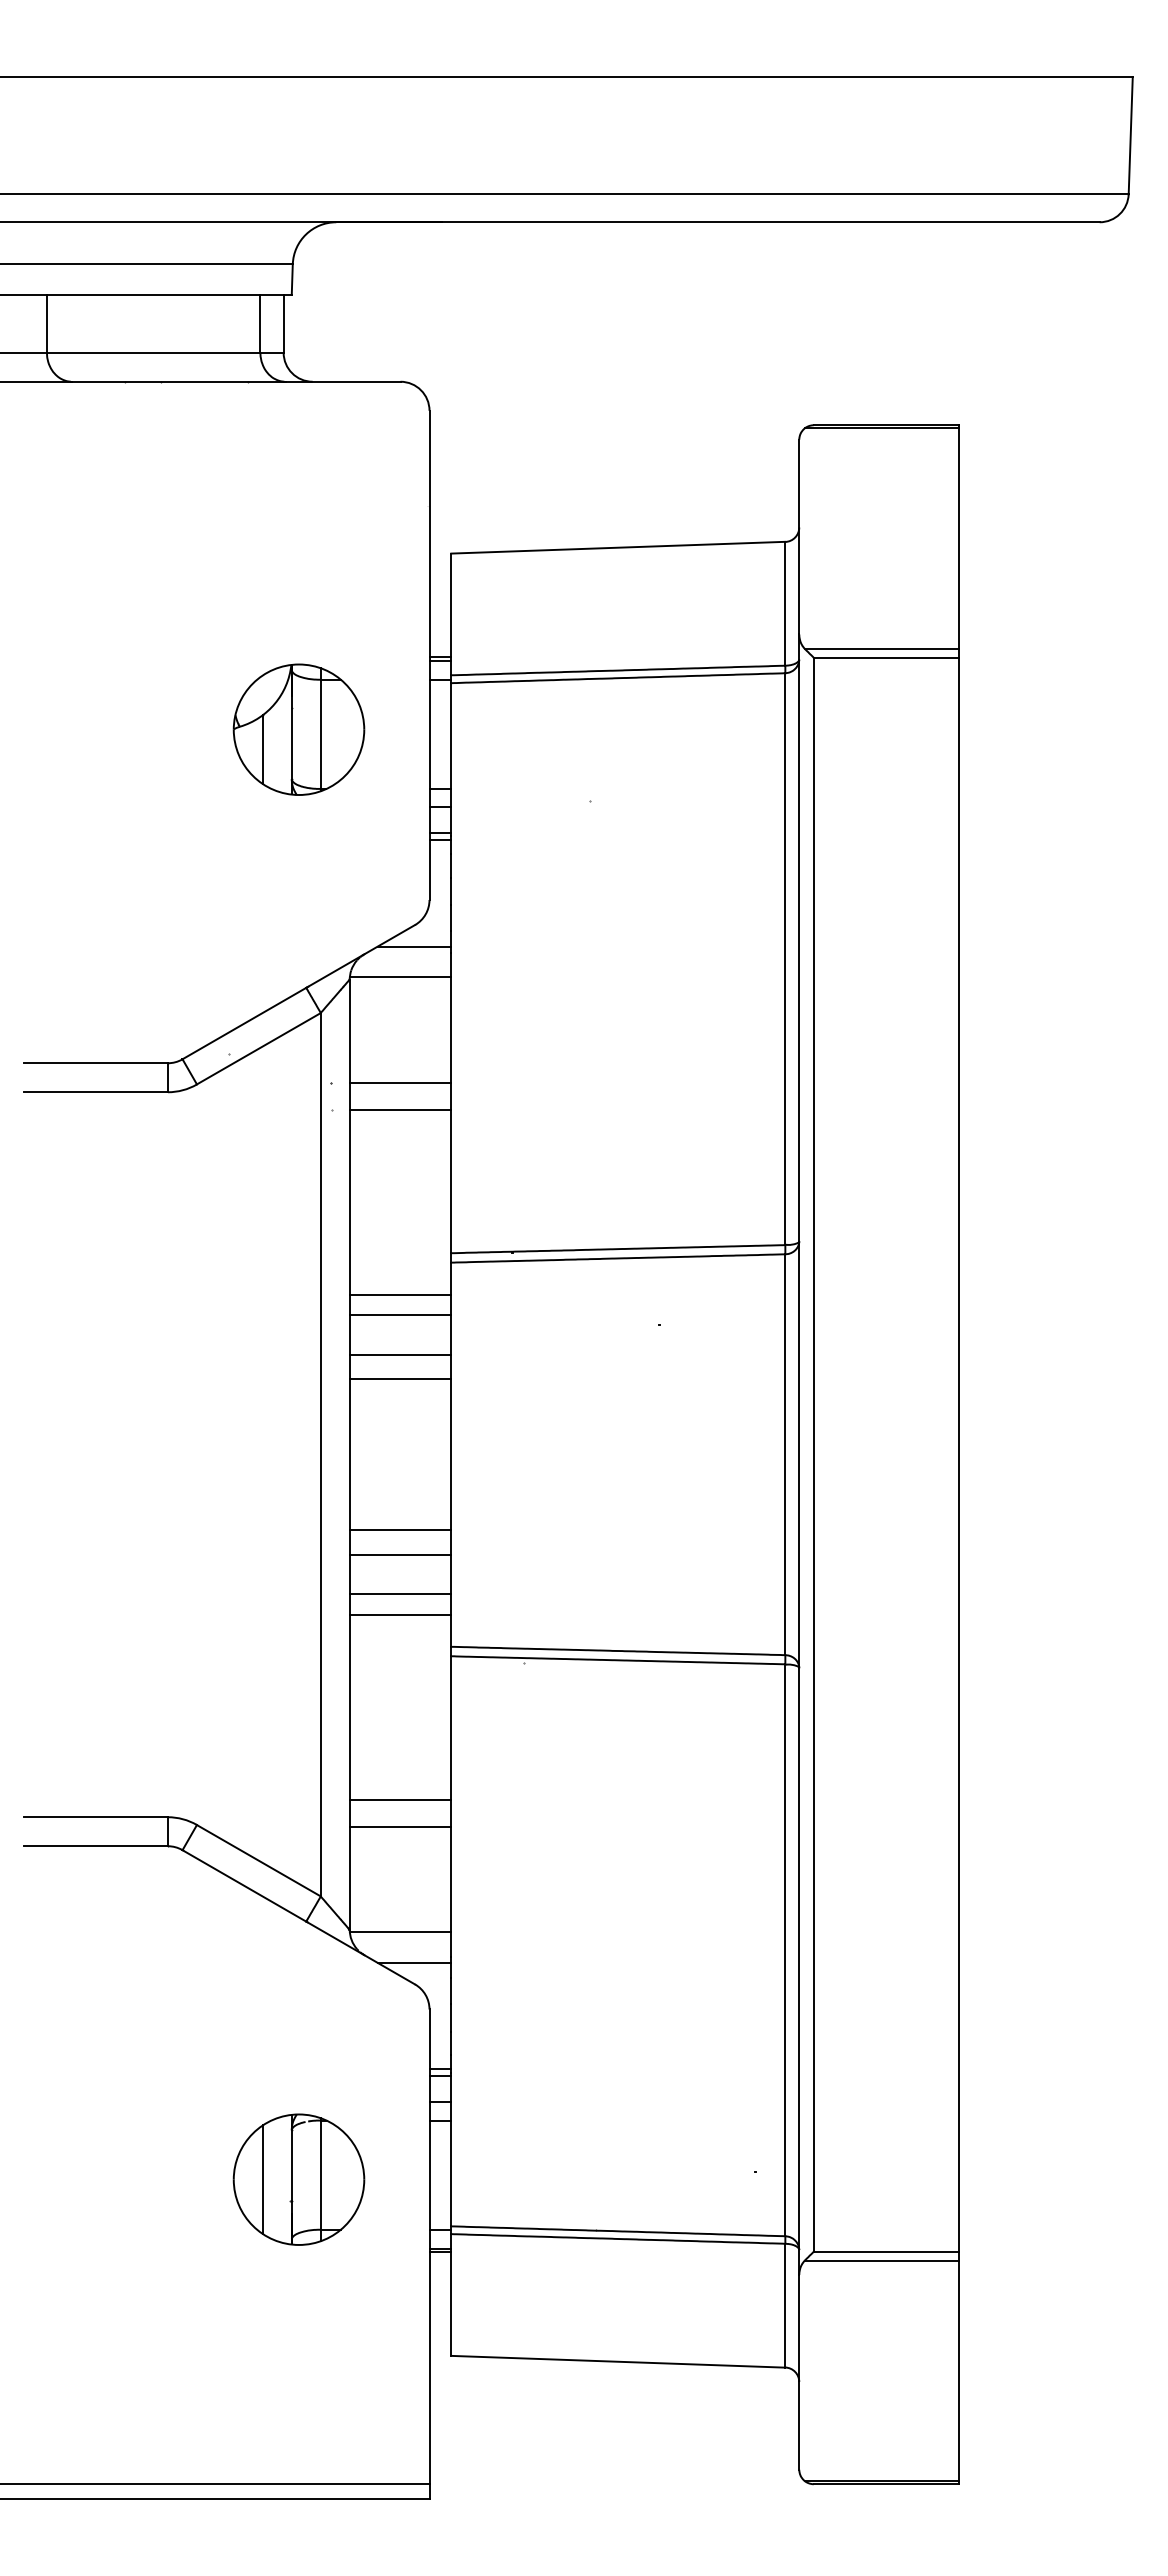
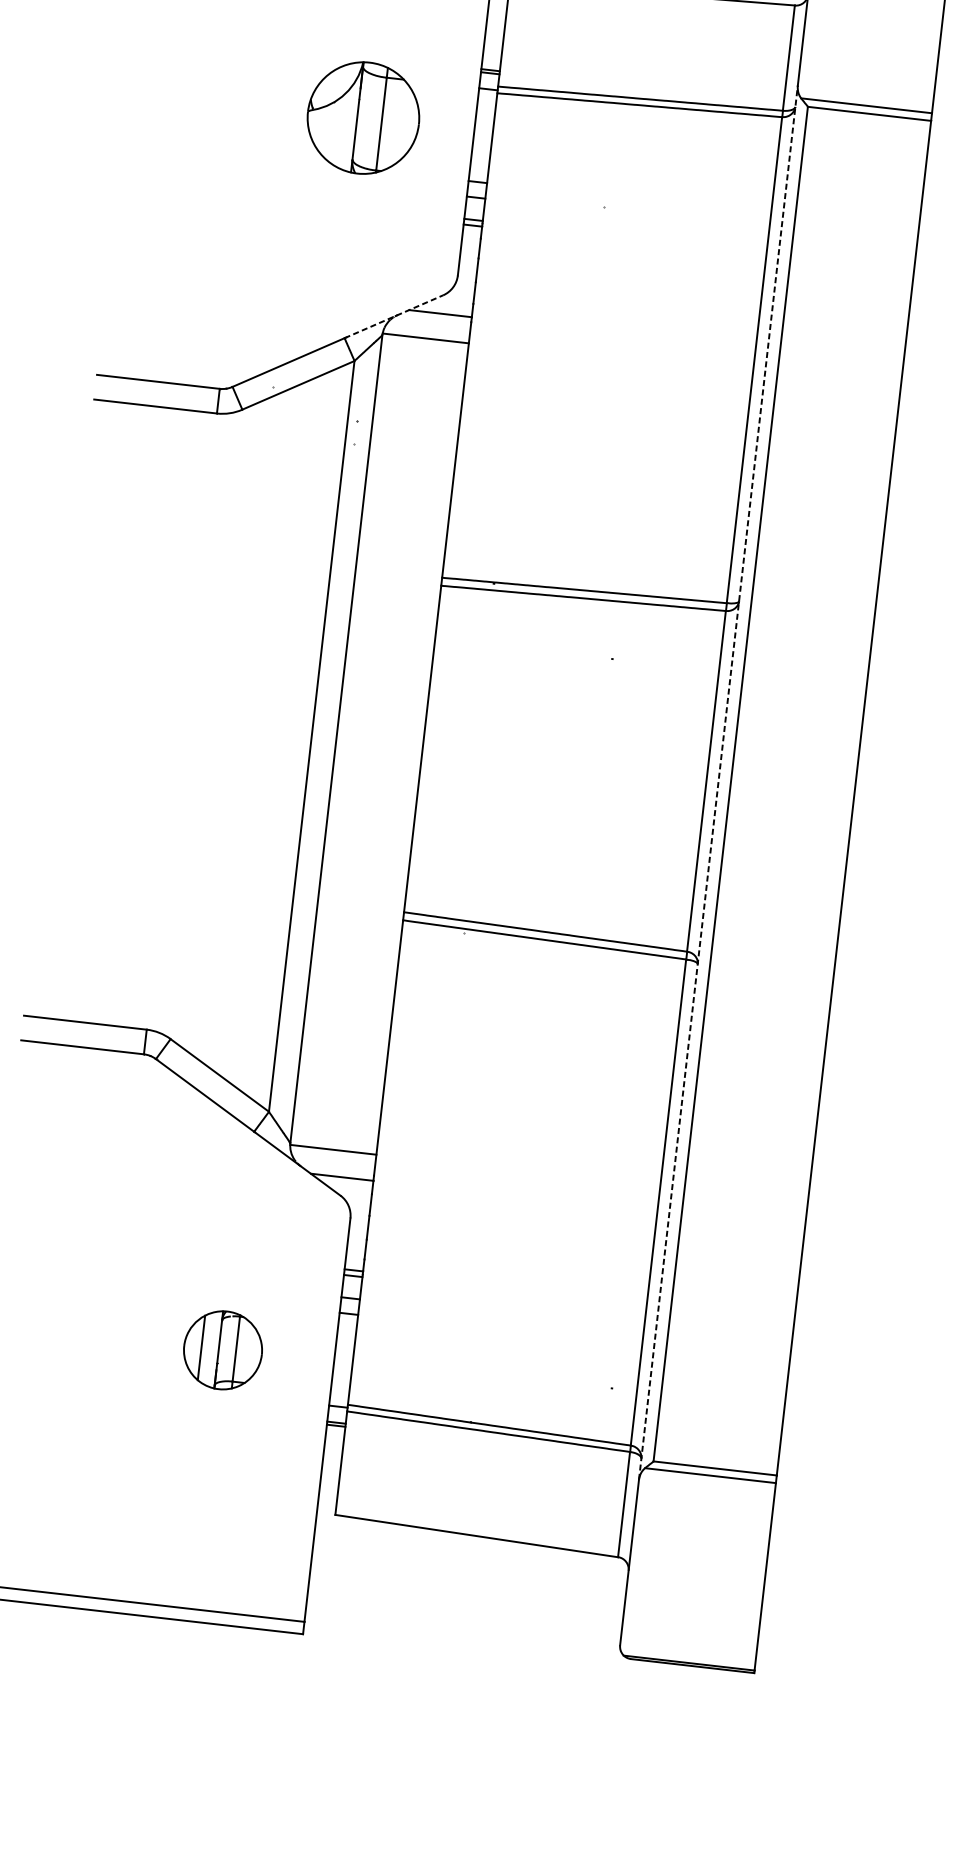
line: (262, 749) -> (330, 131), removed
line: (360, 956) -> (393, 316), solid -> dashed
line: (400, 1082) -> (415, 427), removed
line: (400, 1109) -> (412, 450), removed
line: (400, 1294) -> (395, 607), removed
line: (400, 1315) -> (392, 625), removed
line: (400, 1354) -> (389, 658), removed
line: (400, 1379) -> (386, 680), removed
line: (799, 1454) -> (718, 782), solid -> dashed
line: (400, 1530) -> (372, 808), removed
line: (400, 1554) -> (369, 828), removed
line: (400, 1594) -> (365, 862), removed
line: (400, 1614) -> (364, 879), removed
line: (400, 1799) -> (346, 1037), removed
line: (400, 1826) -> (343, 1060), removed
part: (298, 2179) -> (222, 1350), size x0.7

